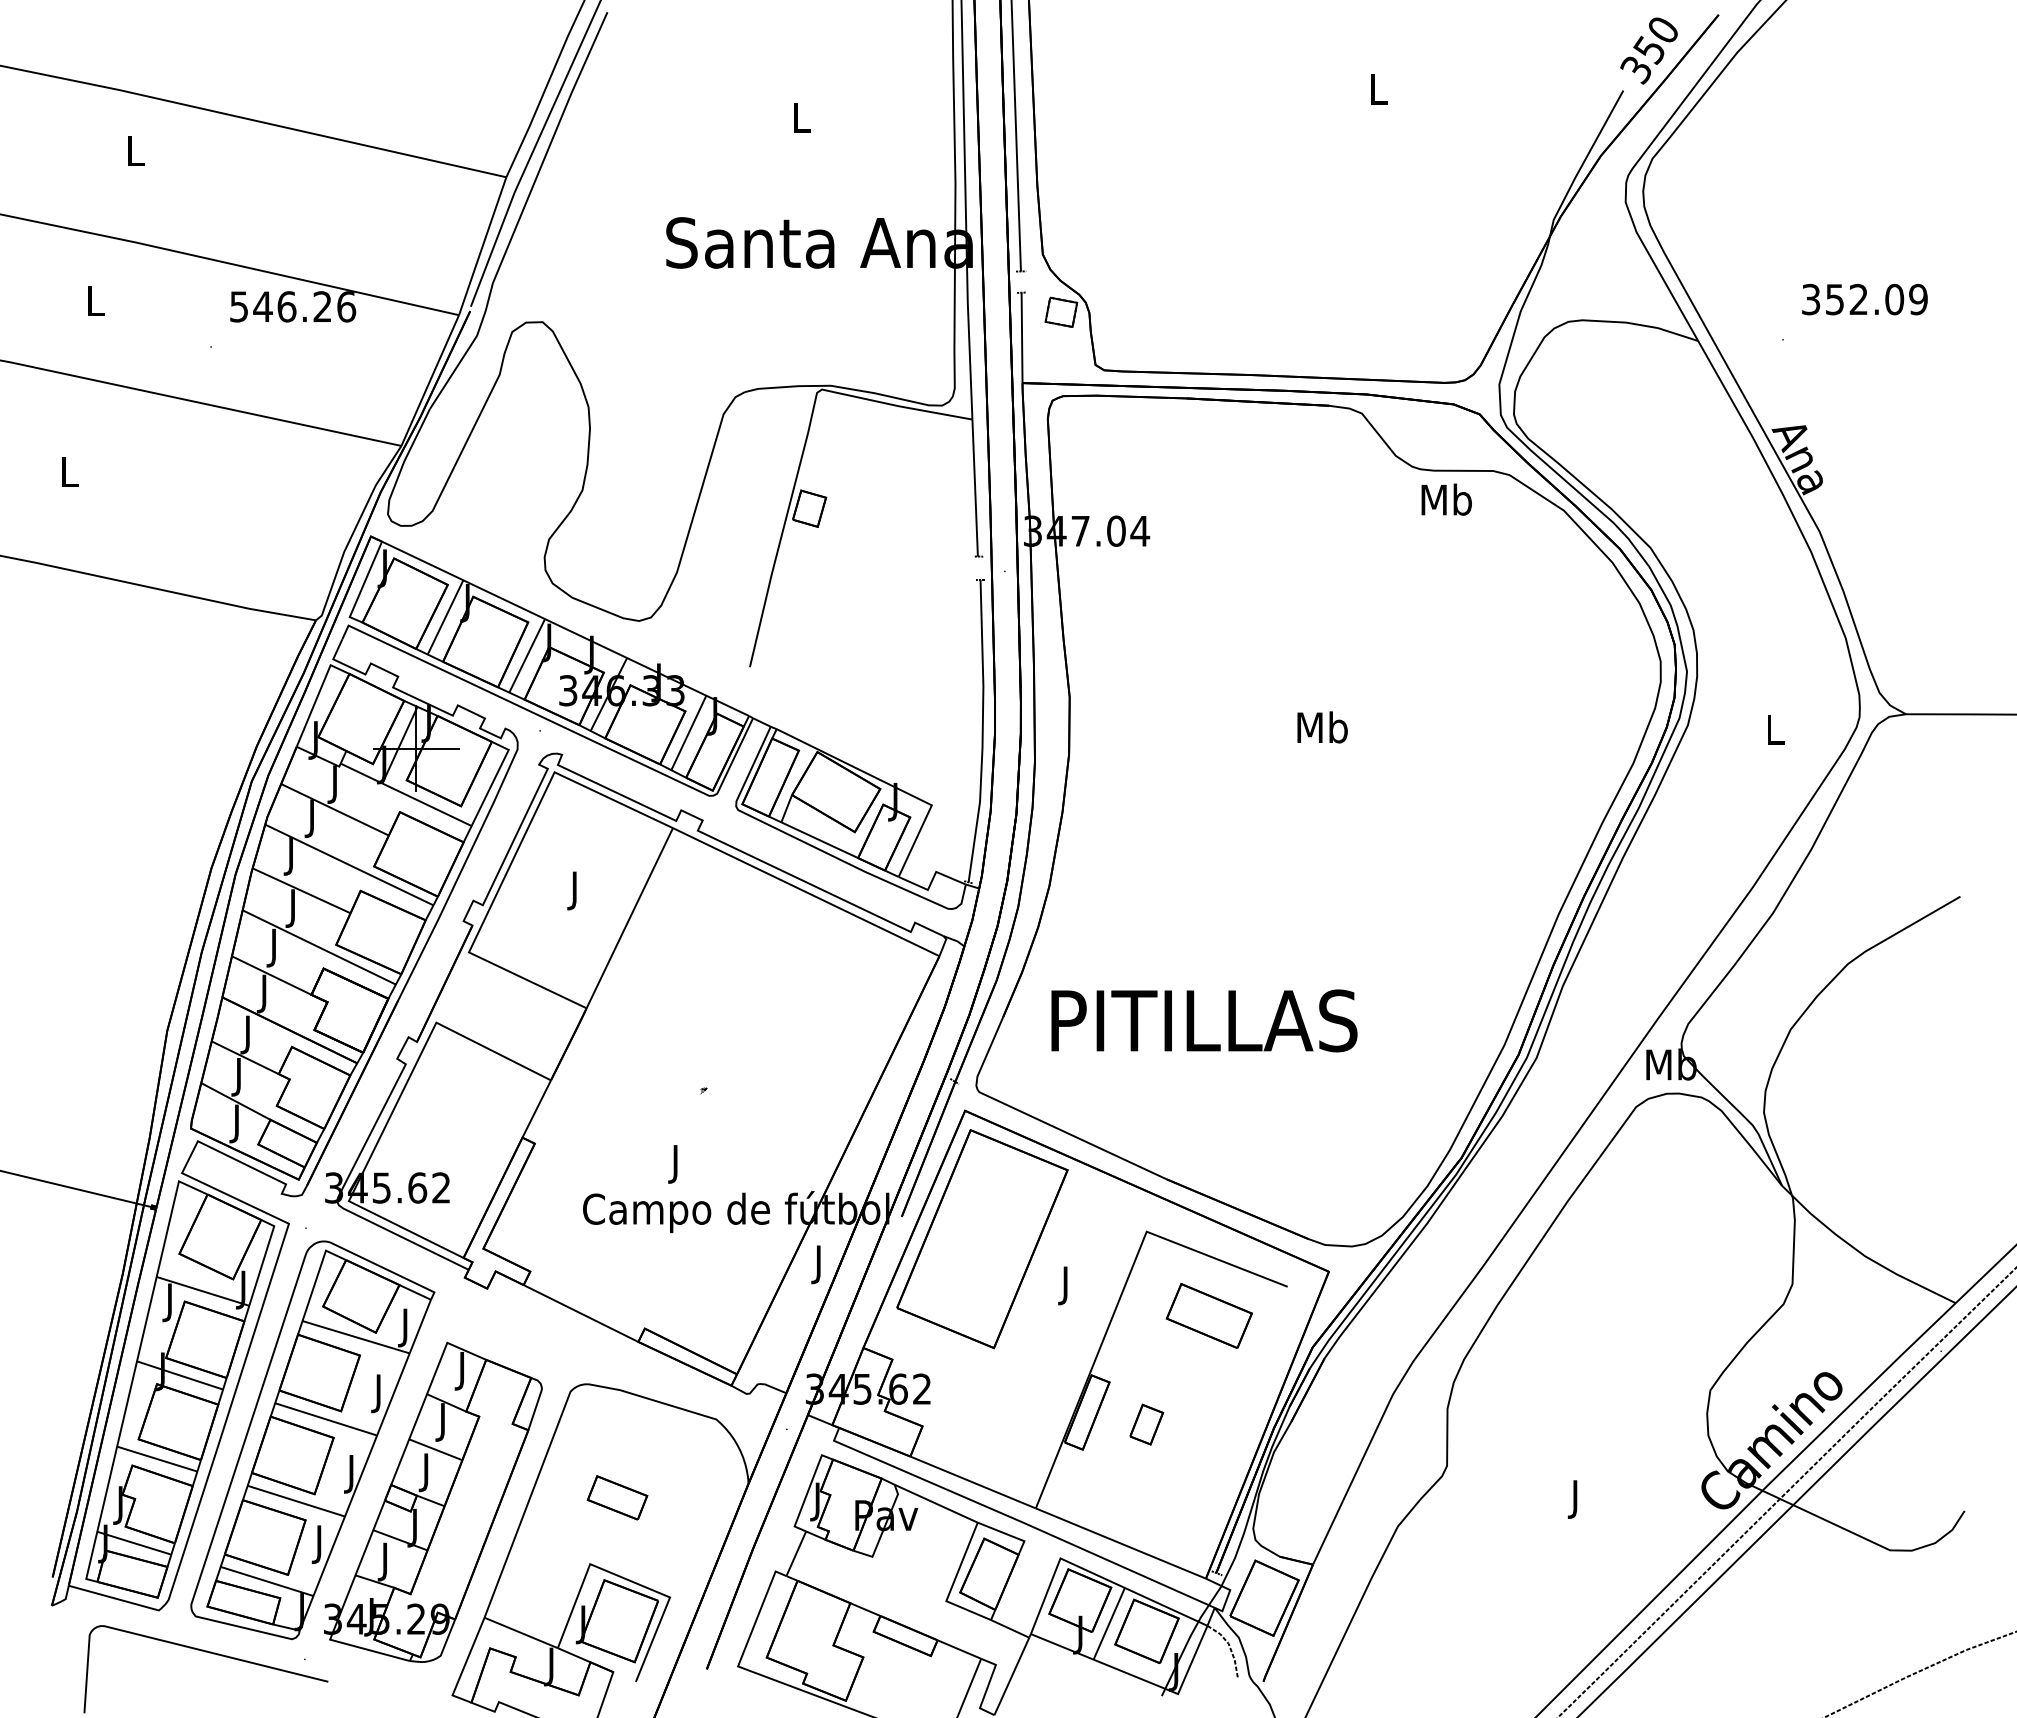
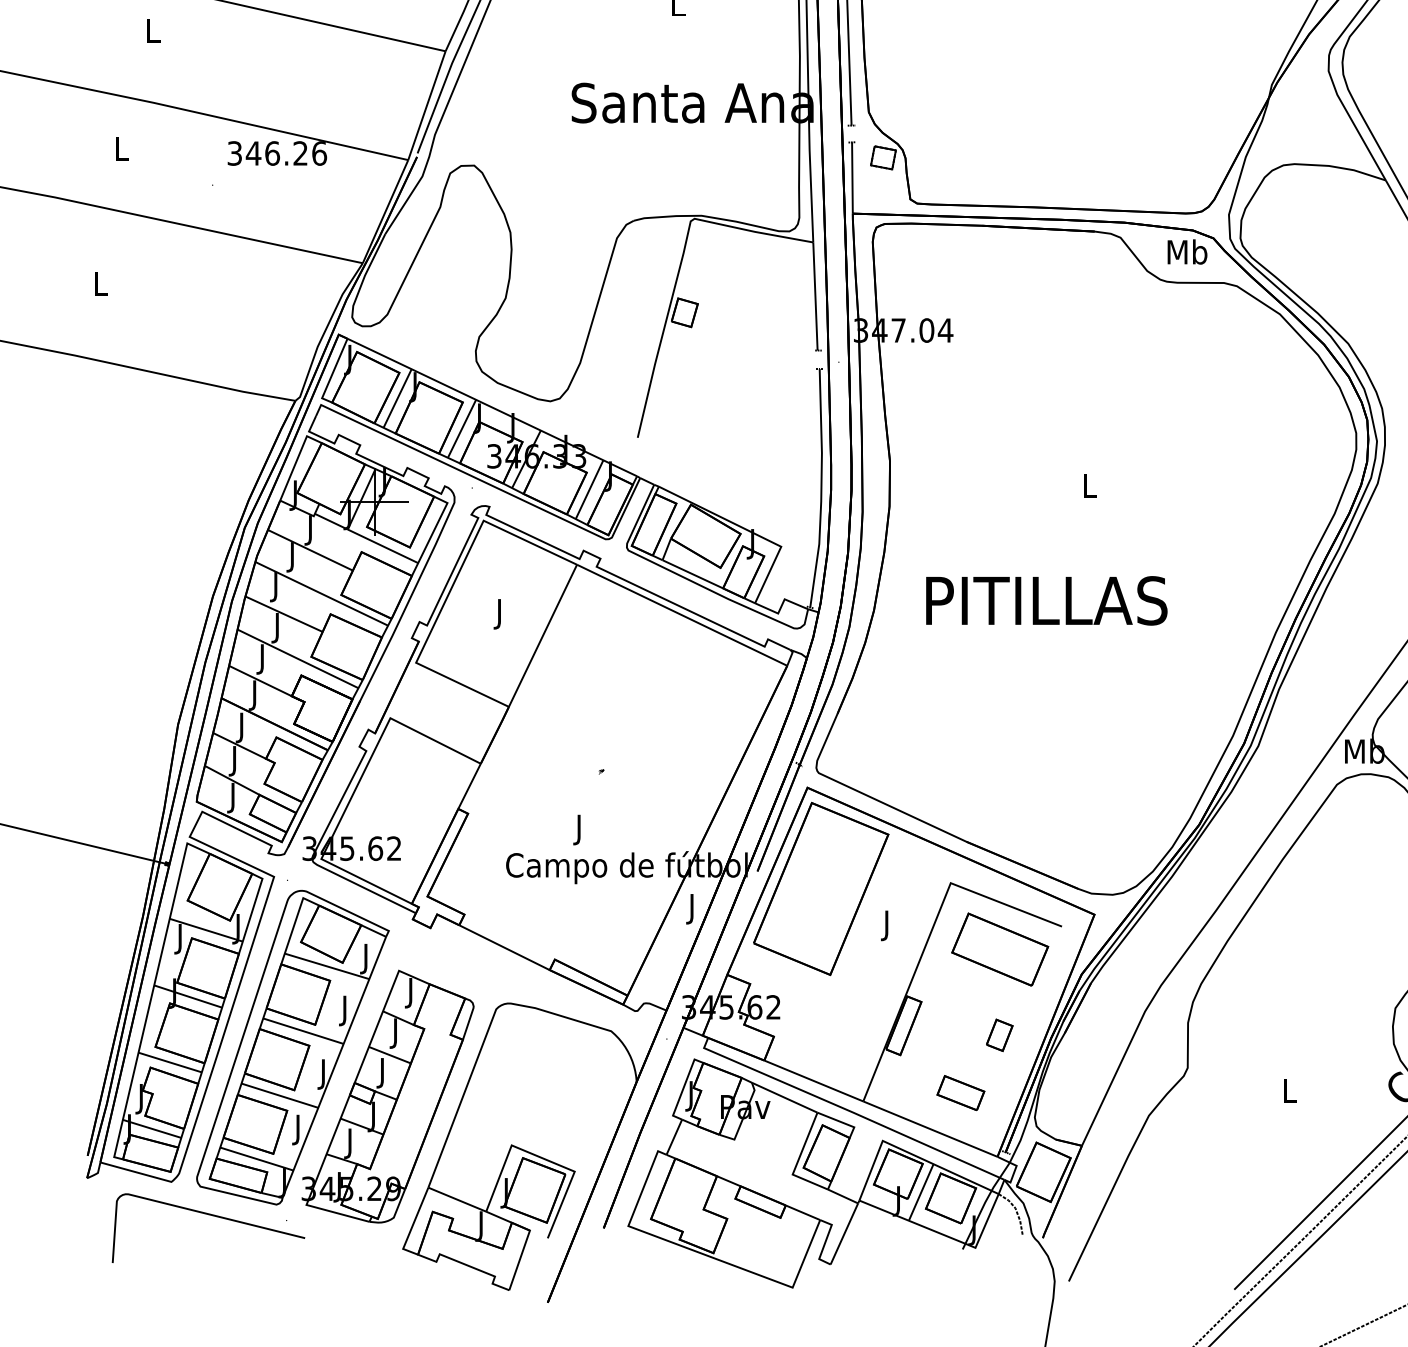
text: (239, 306) -> (235, 153), 546.26 -> 346.26
text: (1446, 499) -> (1187, 251), moved
text: (1322, 727) -> (1089, 485), Mb -> L
text: (1204, 1020) -> (1046, 600), moved
part: (1209, 1315) -> (1000, 949), size x1.43
part: (1146, 1424) -> (999, 1035), moved
part: (617, 1497) -> (960, 1092), moved
text: (1576, 1499) -> (1289, 1094), J -> L

